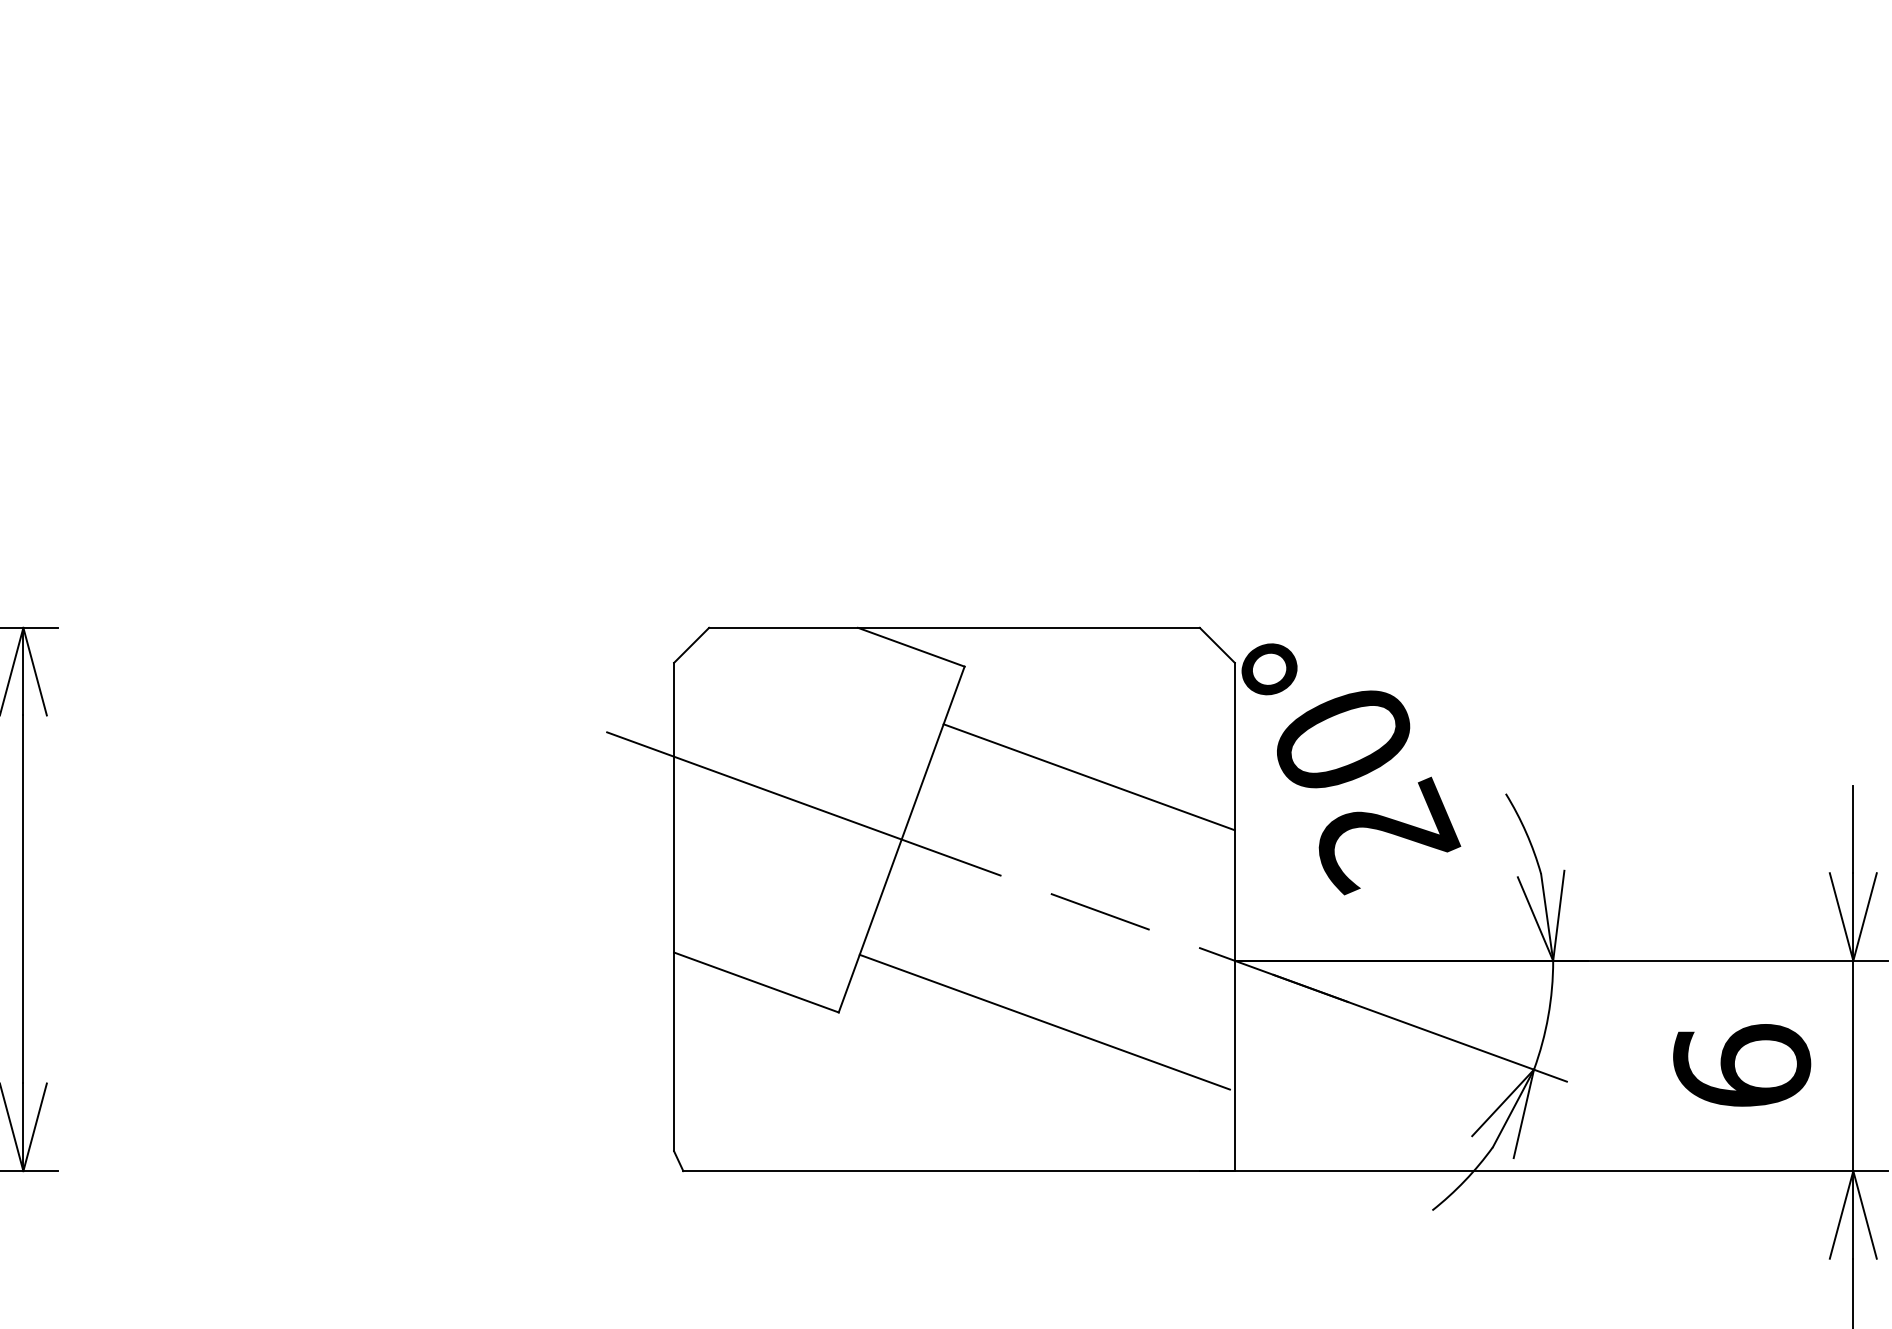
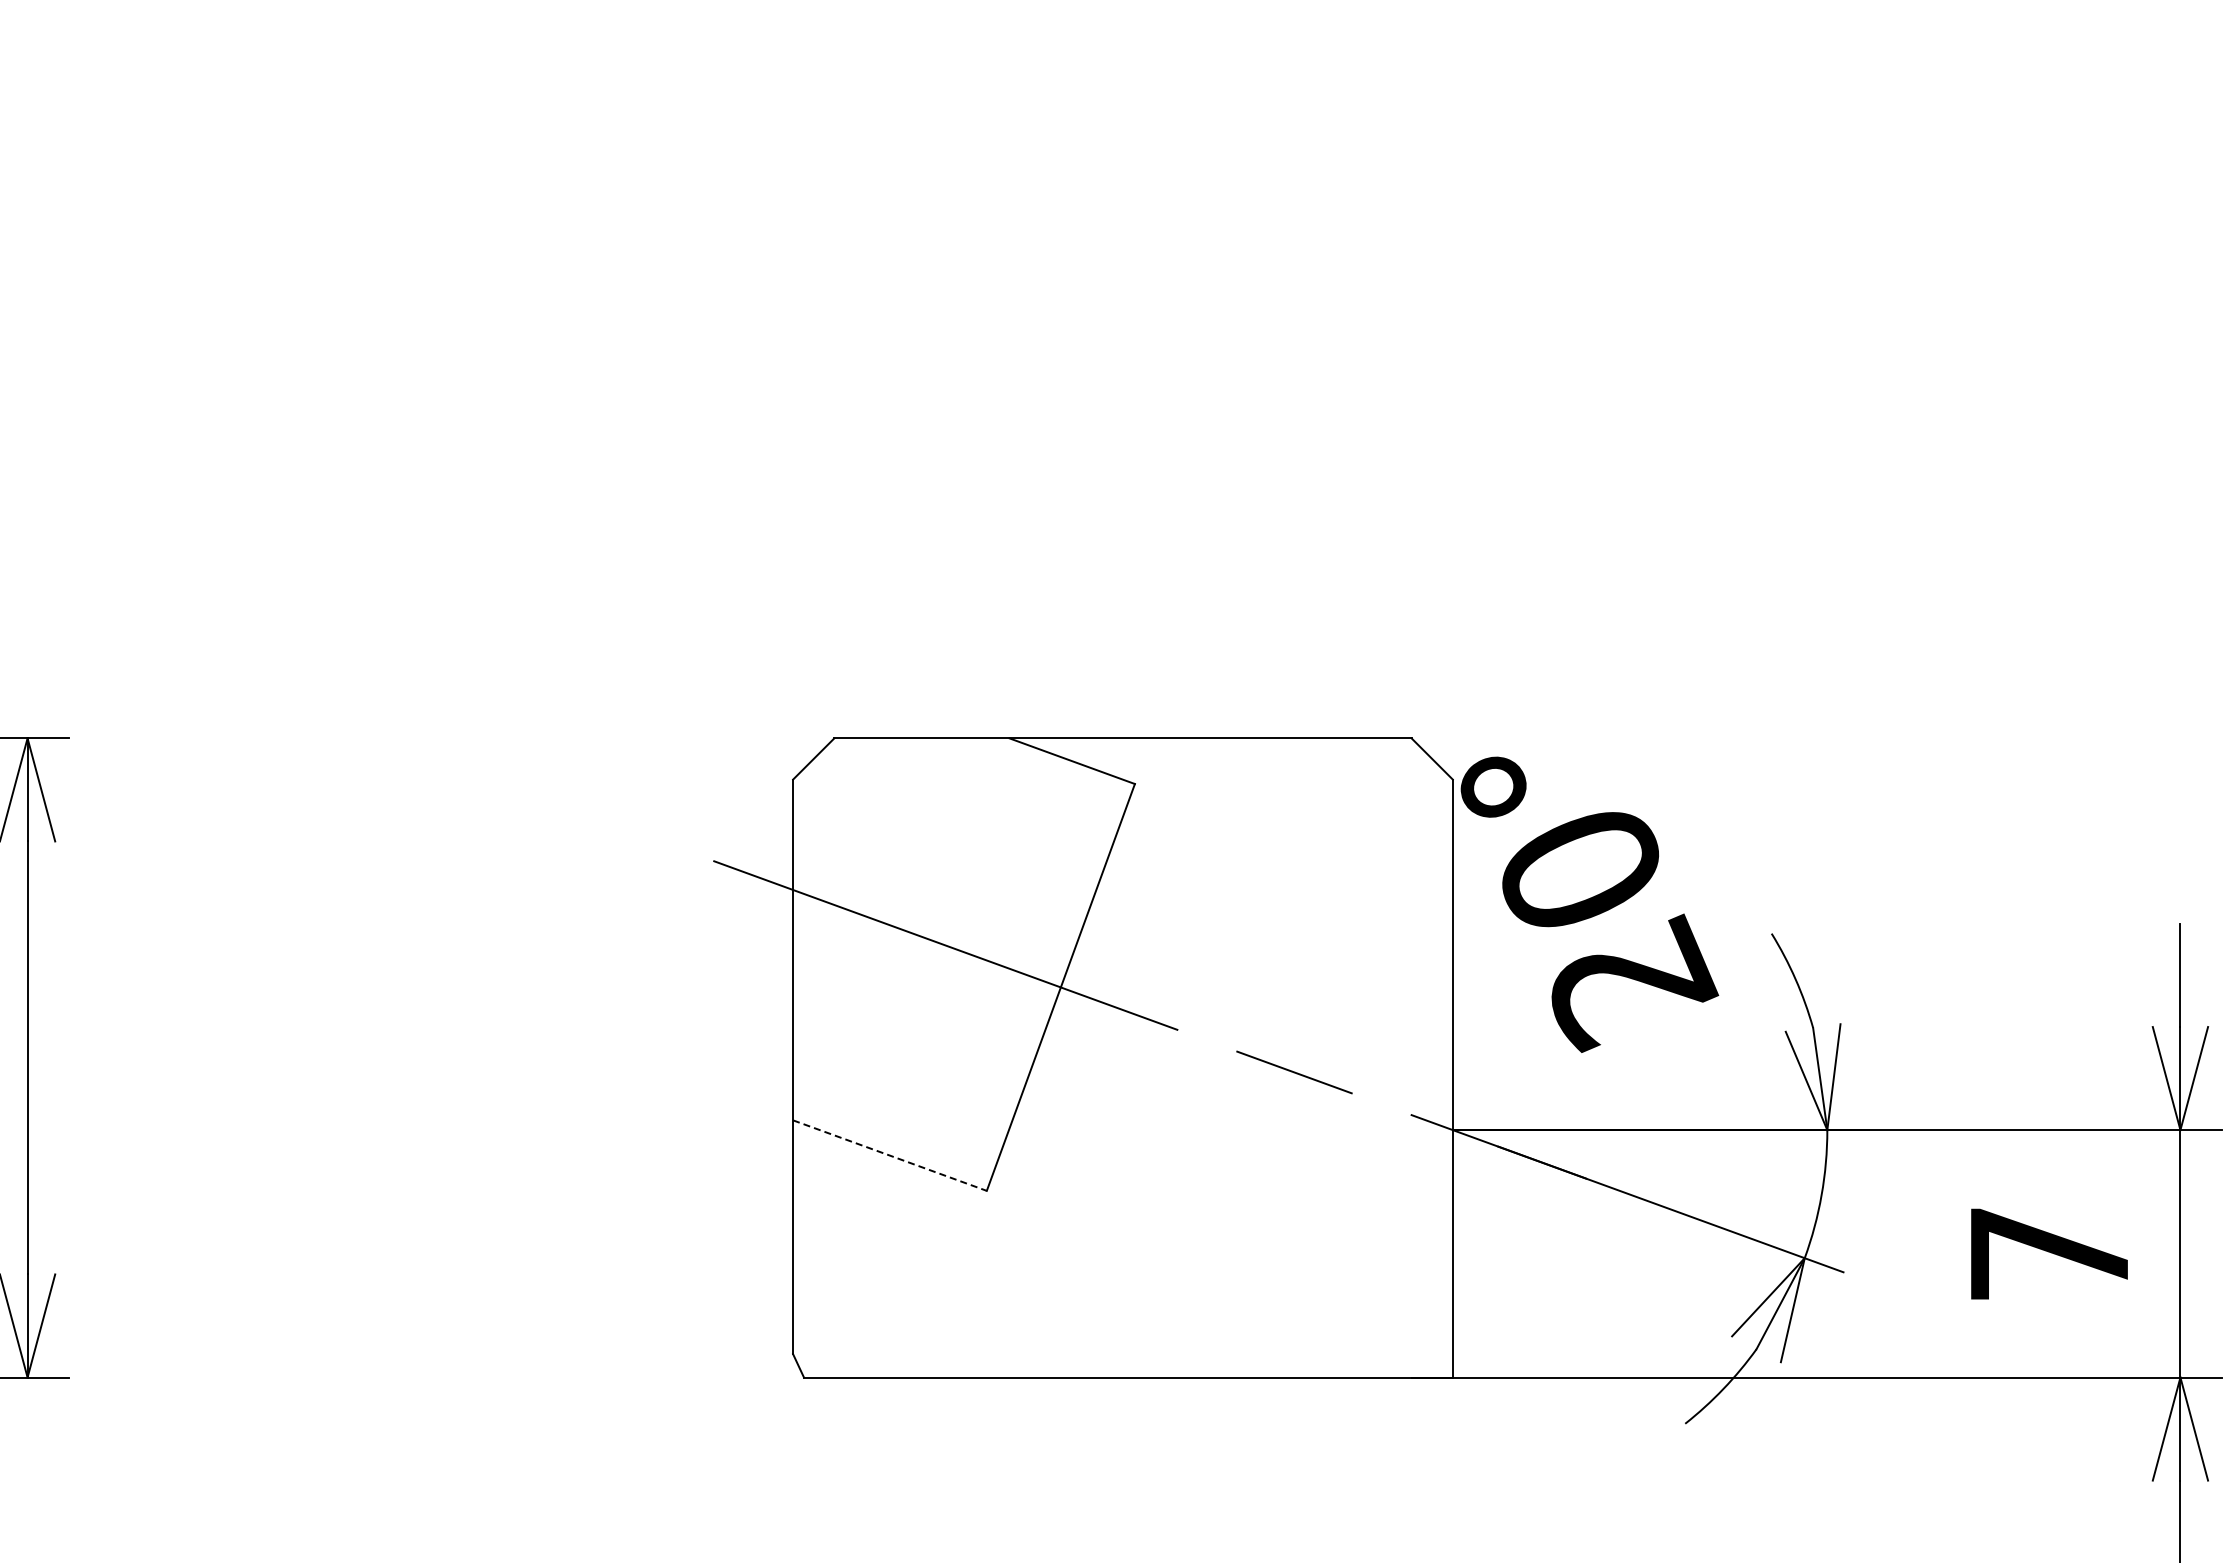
line: (1089, 776) -> (1281, 913), removed
line: (756, 982) -> (890, 1155), solid -> dashed
line: (1045, 1022) -> (1229, 1202), removed
text: (1742, 1064) -> (2049, 1252), 6 -> 7

